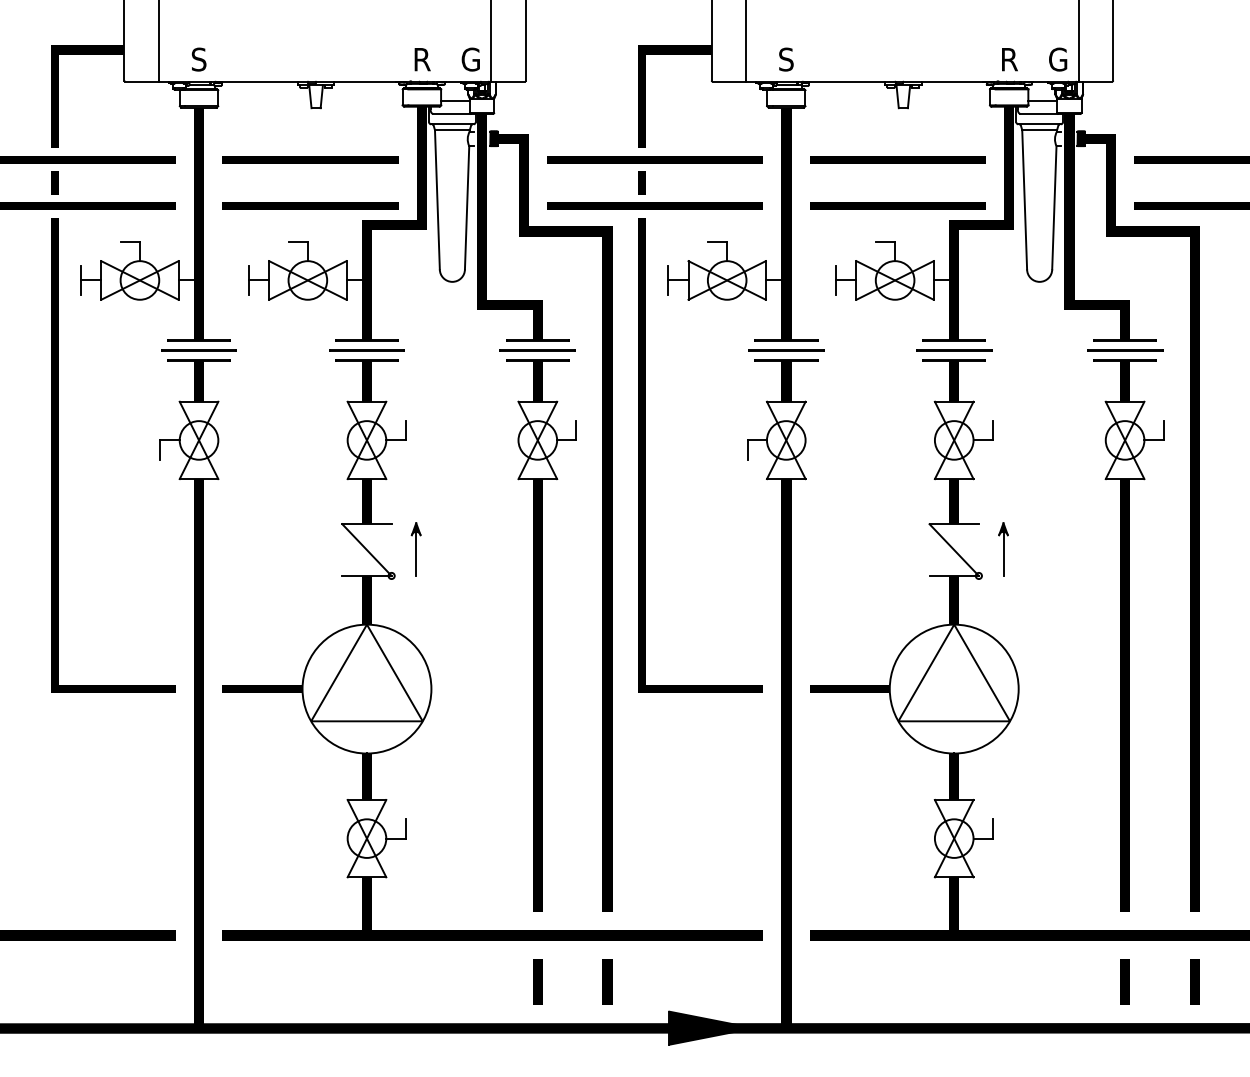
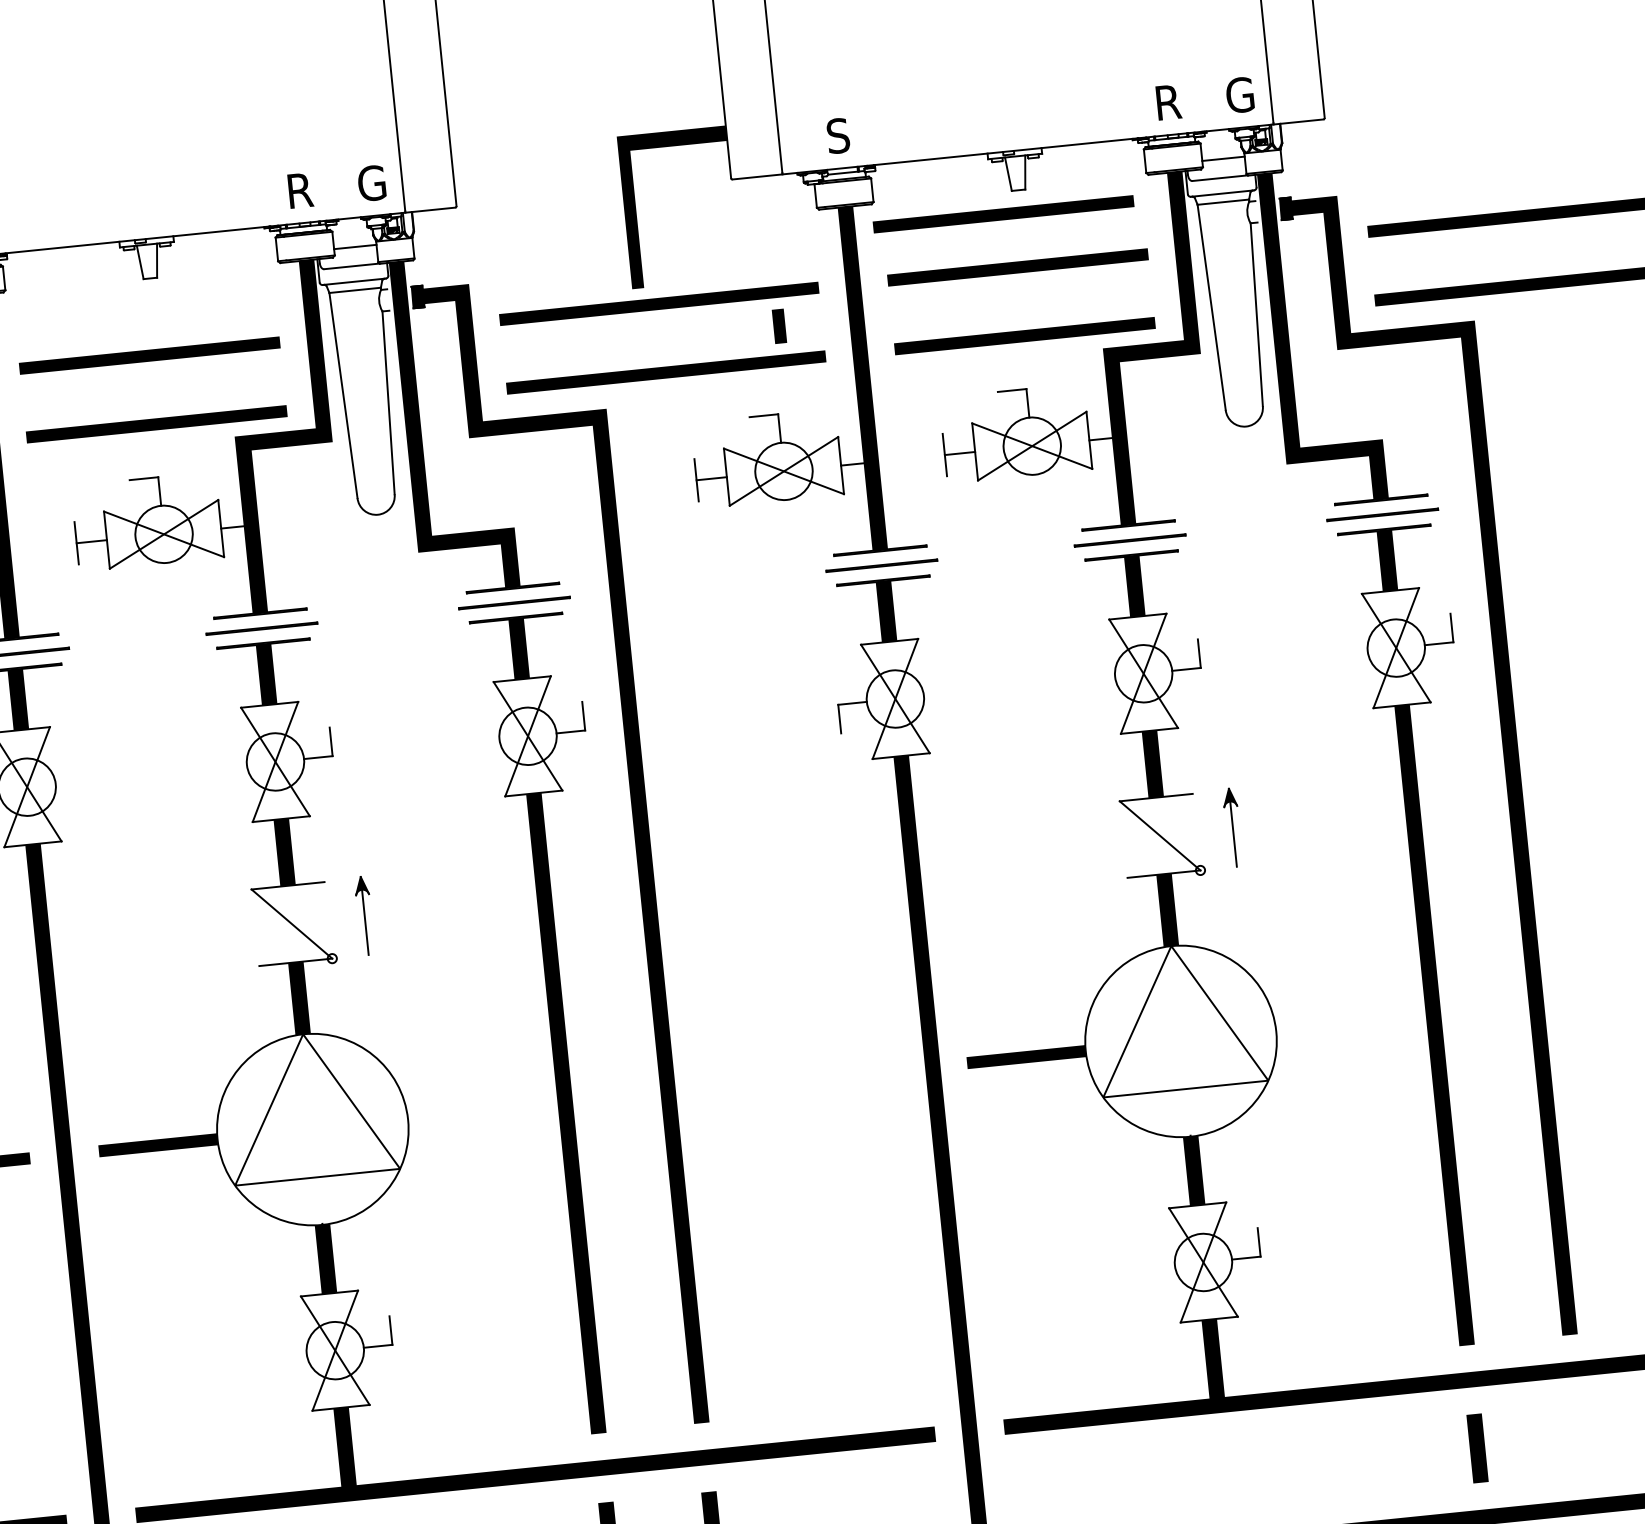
line: (891, 122) -> (1003, 213), added
line: (641, 182) -> (778, 325), moved
line: (645, 455) -> (689, 742), removed
line: (1194, 981) -> (1580, 1437), removed

